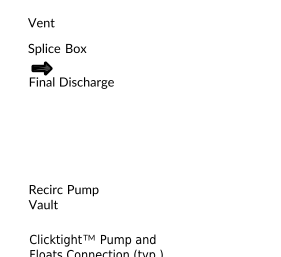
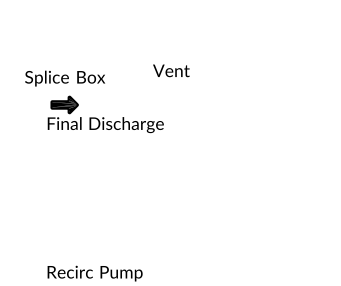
text: (41, 22) -> (171, 70), moved
text: (57, 49) -> (65, 78), moved

